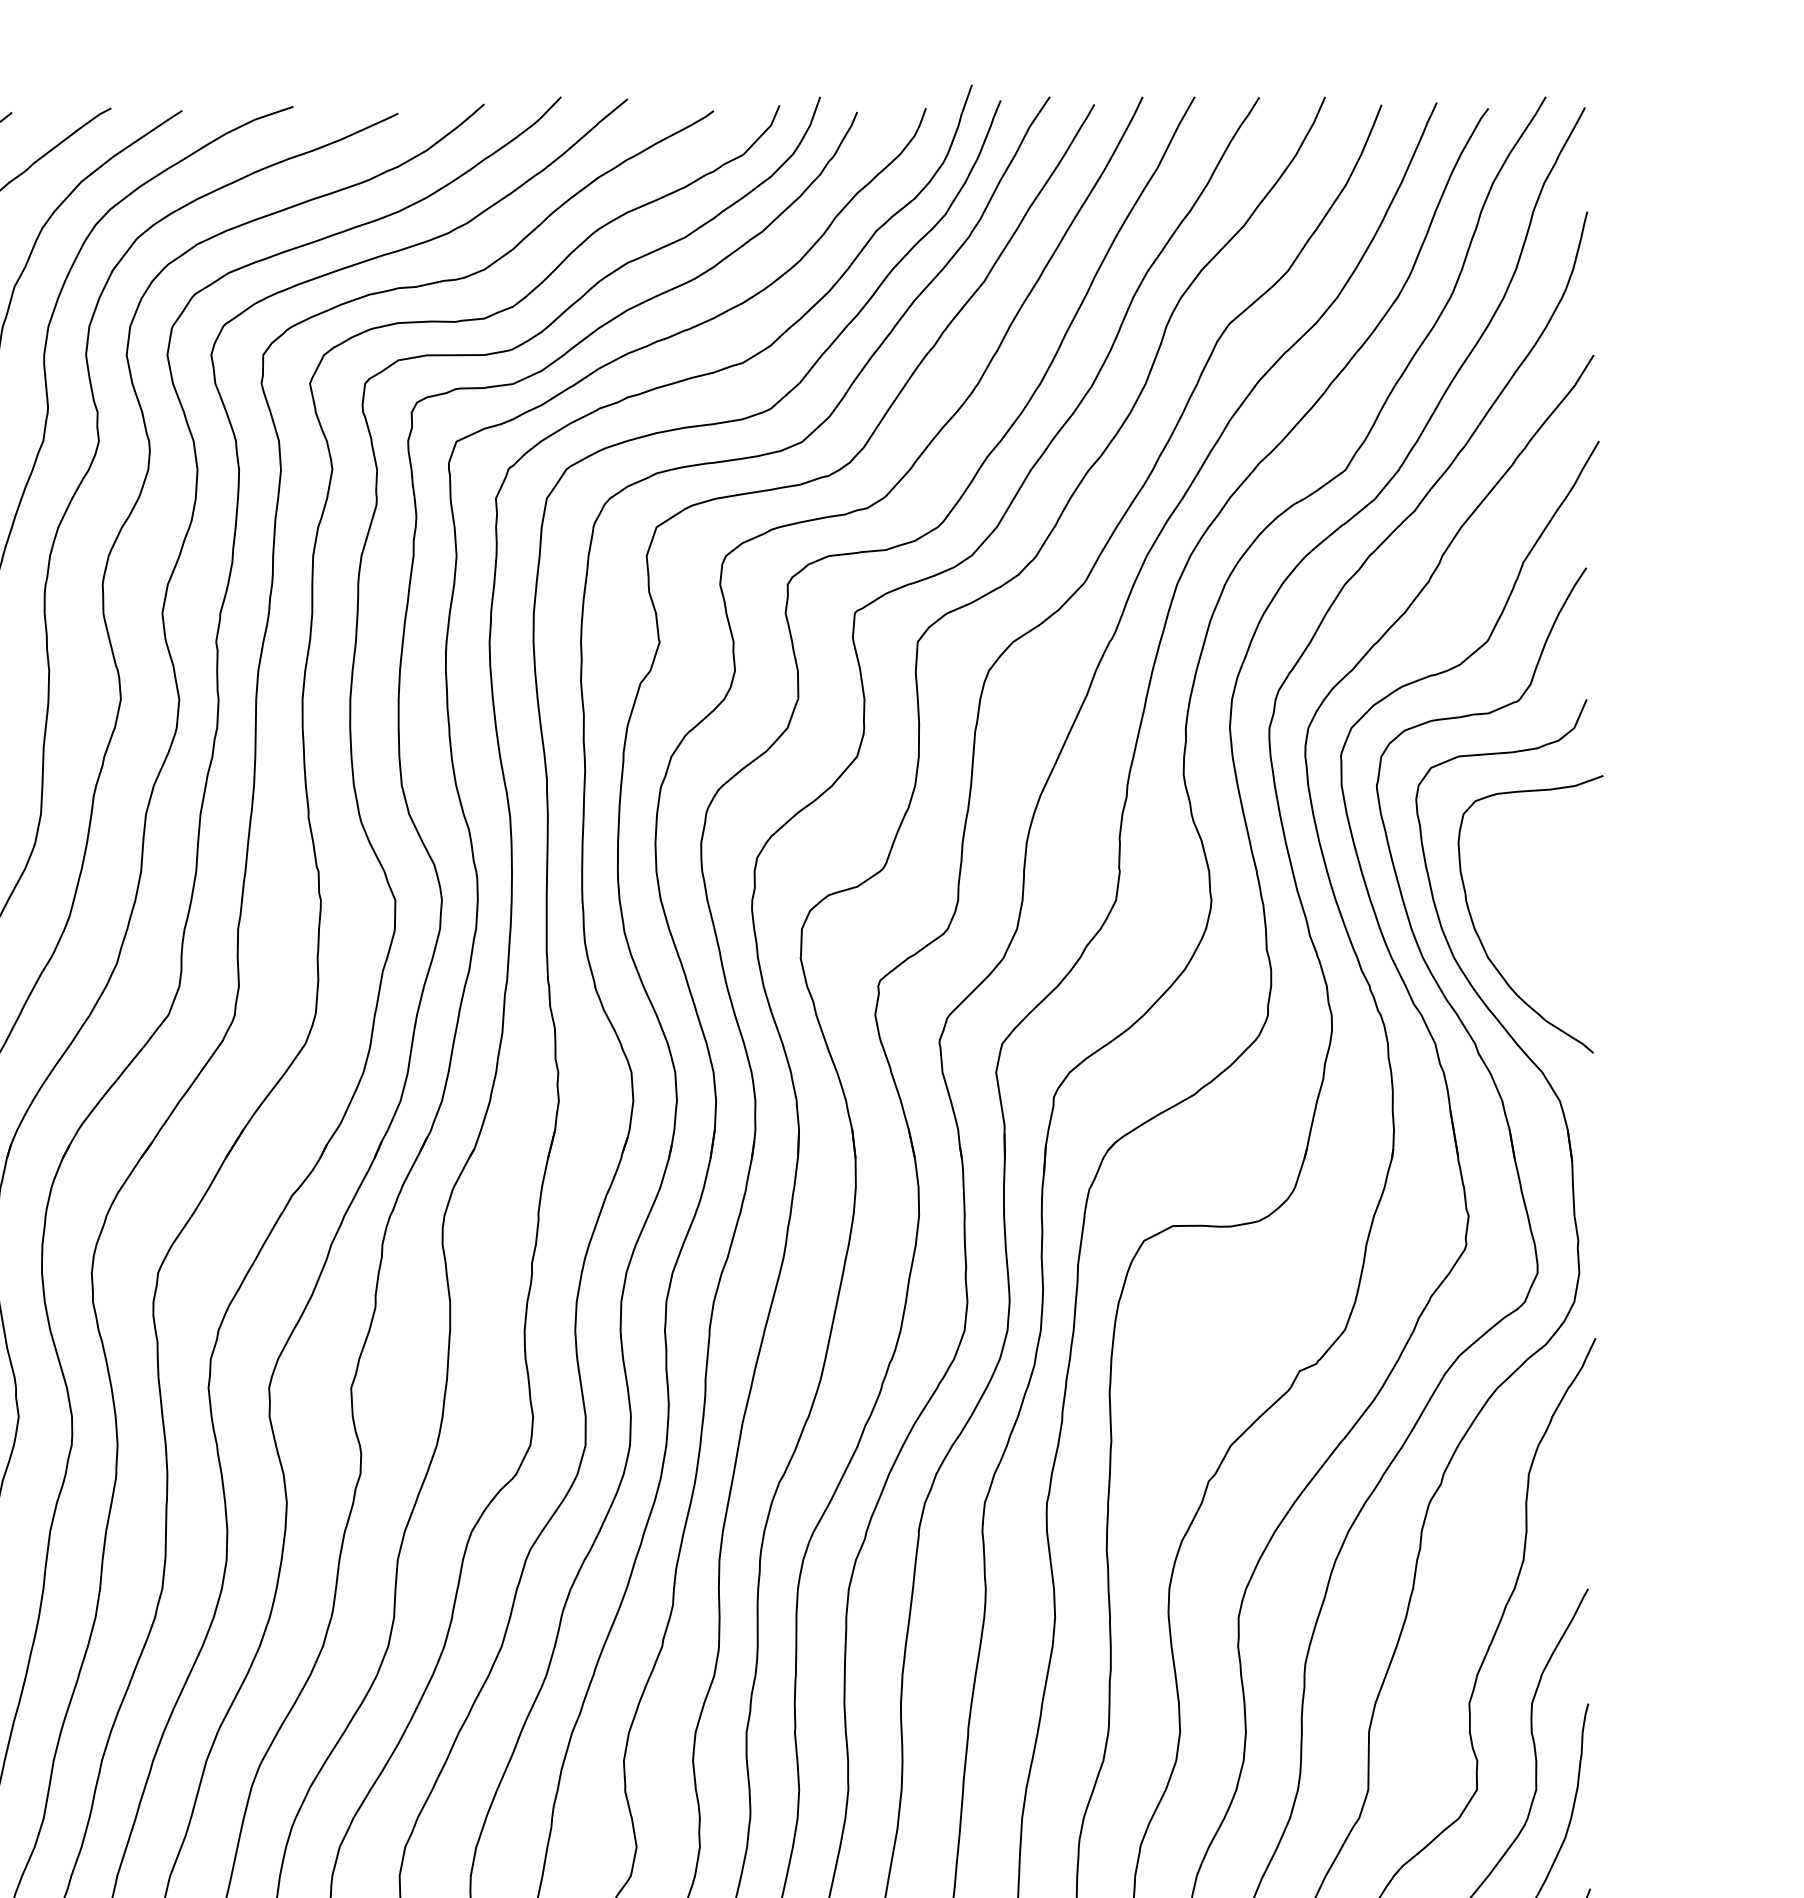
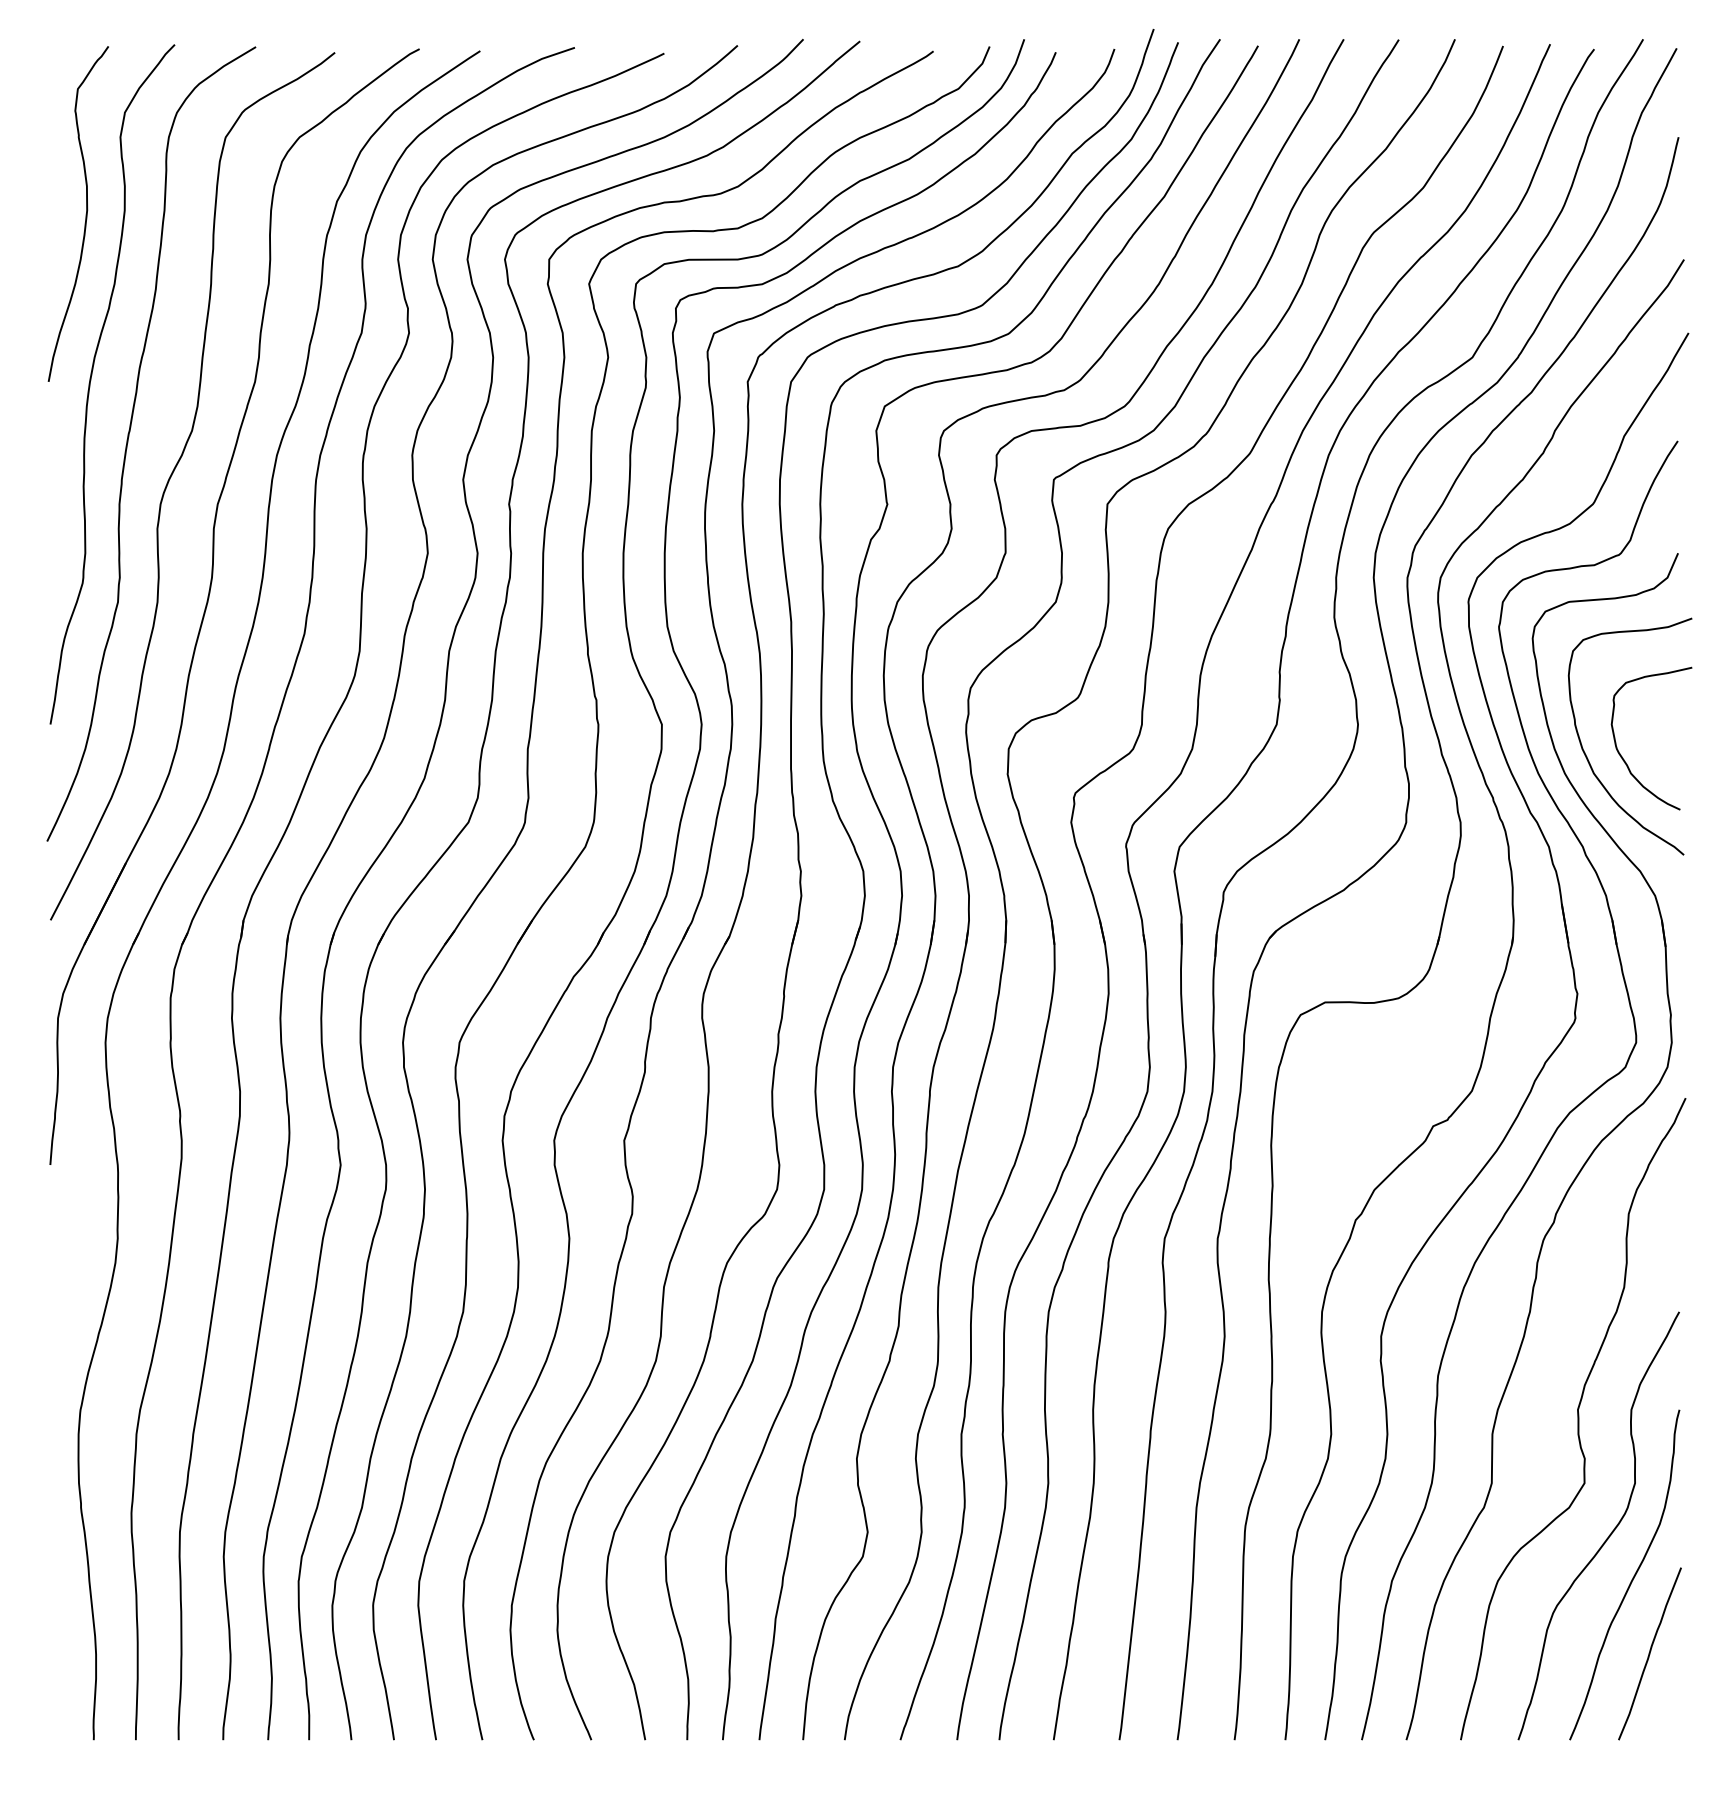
curve: (1521, 937) -> (1622, 756), added

